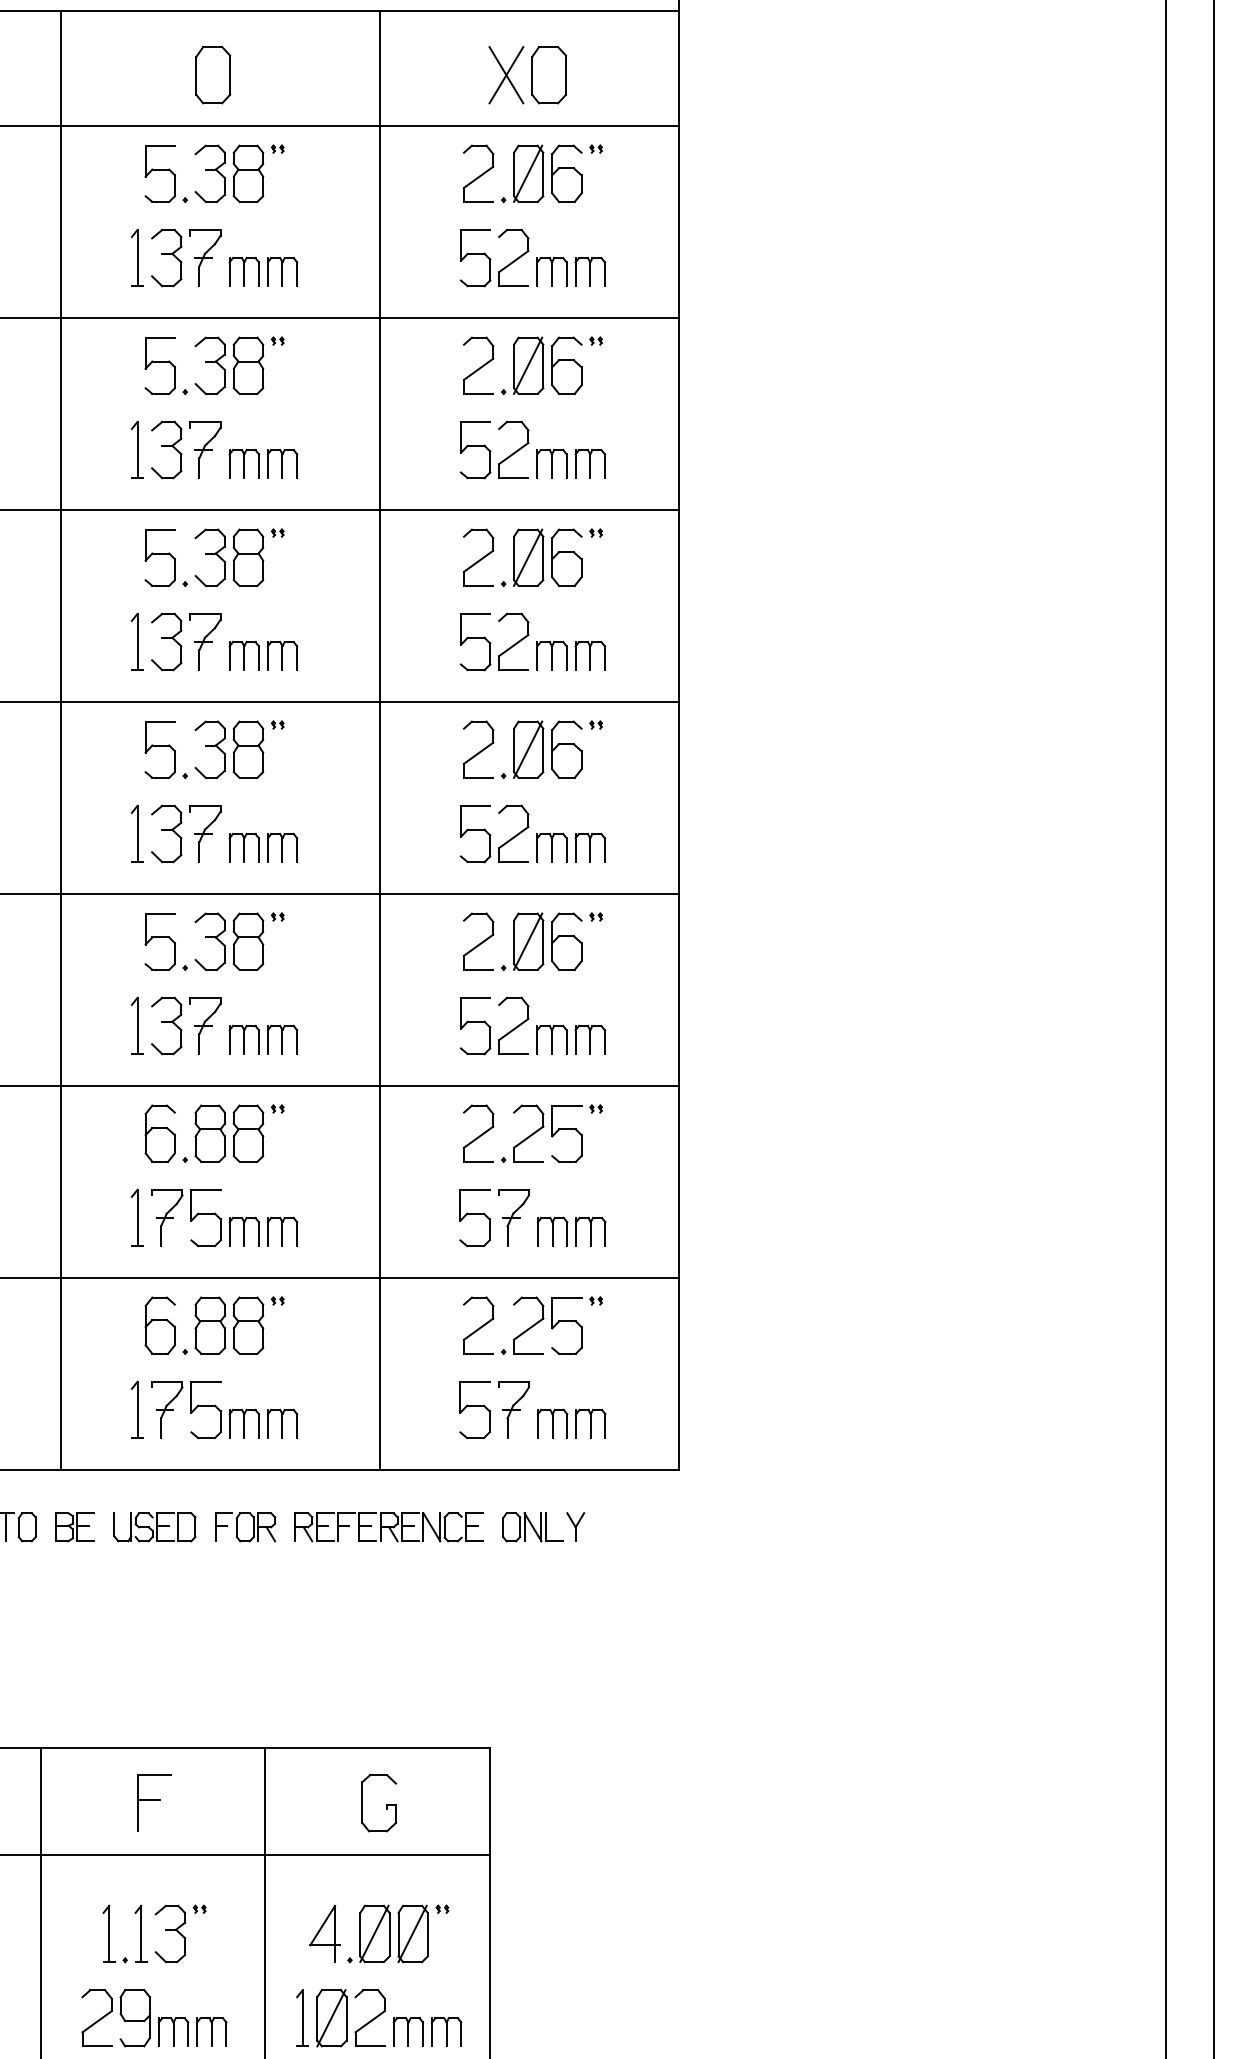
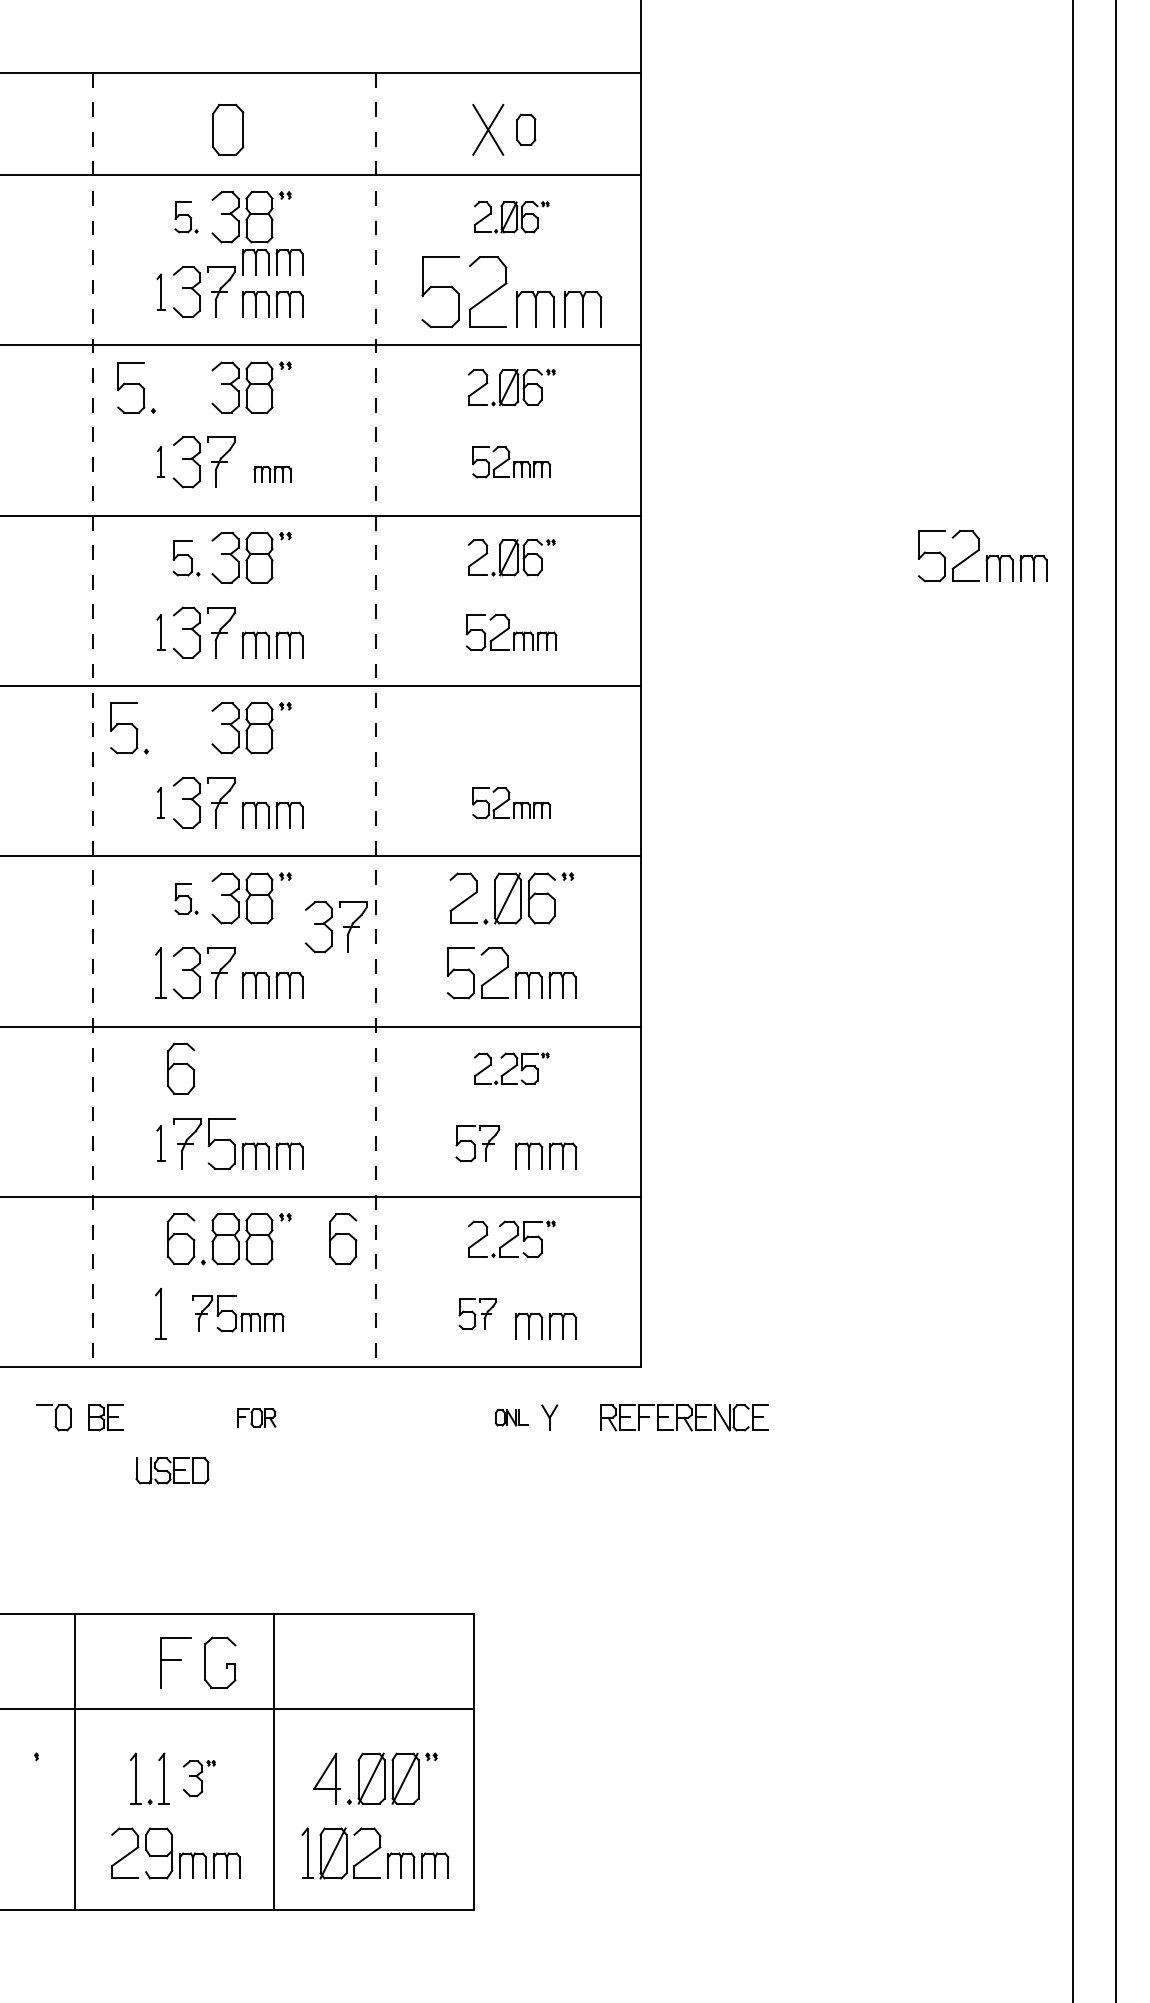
part: (549, 74) -> (526, 129), size x0.6
part: (166, 173) -> (186, 217), size x0.6
part: (532, 173) -> (511, 217), size x0.6
part: (263, 224) -> (272, 262), added
part: (136, 257) -> (160, 291), size x0.7
part: (532, 257) -> (511, 291), size x1.4
part: (166, 365) -> (136, 387), moved
part: (532, 365) -> (511, 387), size x0.7
part: (136, 449) -> (160, 461), size x0.6
part: (532, 450) -> (511, 462), size x0.6
part: (263, 463) -> (272, 474), size x0.6
part: (1063, 556) -> (982, 556), added
part: (166, 557) -> (186, 557), size x0.7
part: (532, 557) -> (511, 557), size x0.7
part: (136, 641) -> (160, 632), size x0.7
part: (532, 641) -> (511, 632), size x0.7
line: (61, 741) -> (93, 720), solid -> dashed
line: (379, 741) -> (375, 720), solid -> dashed
part: (166, 750) -> (129, 728), moved
part: (532, 750) -> (511, 728), removed
part: (136, 833) -> (160, 802), size x0.6
part: (532, 833) -> (511, 802), size x0.6
part: (166, 941) -> (186, 898), size x0.6
part: (334, 974) -> (335, 927), added
part: (233, 1133) -> (246, 1068), removed
part: (532, 1133) -> (511, 1068), size x0.6
part: (136, 1217) -> (160, 1143), size x0.7
part: (494, 1217) -> (477, 1143), size x0.7
part: (343, 1326) -> (343, 1239), added
part: (532, 1326) -> (511, 1239), size x0.7
part: (224, 1409) -> (238, 1313), size x0.7
part: (494, 1409) -> (477, 1313), size x0.6
line: (6, 1526) -> (44, 1417), removed
part: (154, 1526) -> (172, 1470), moved
part: (245, 1526) -> (256, 1417), size x0.7
part: (389, 1526) -> (684, 1417), moved
part: (532, 1526) -> (511, 1417), size x0.6
part: (386, 1804) -> (226, 1663), moved
part: (180, 1933) -> (199, 1778), size x0.7

